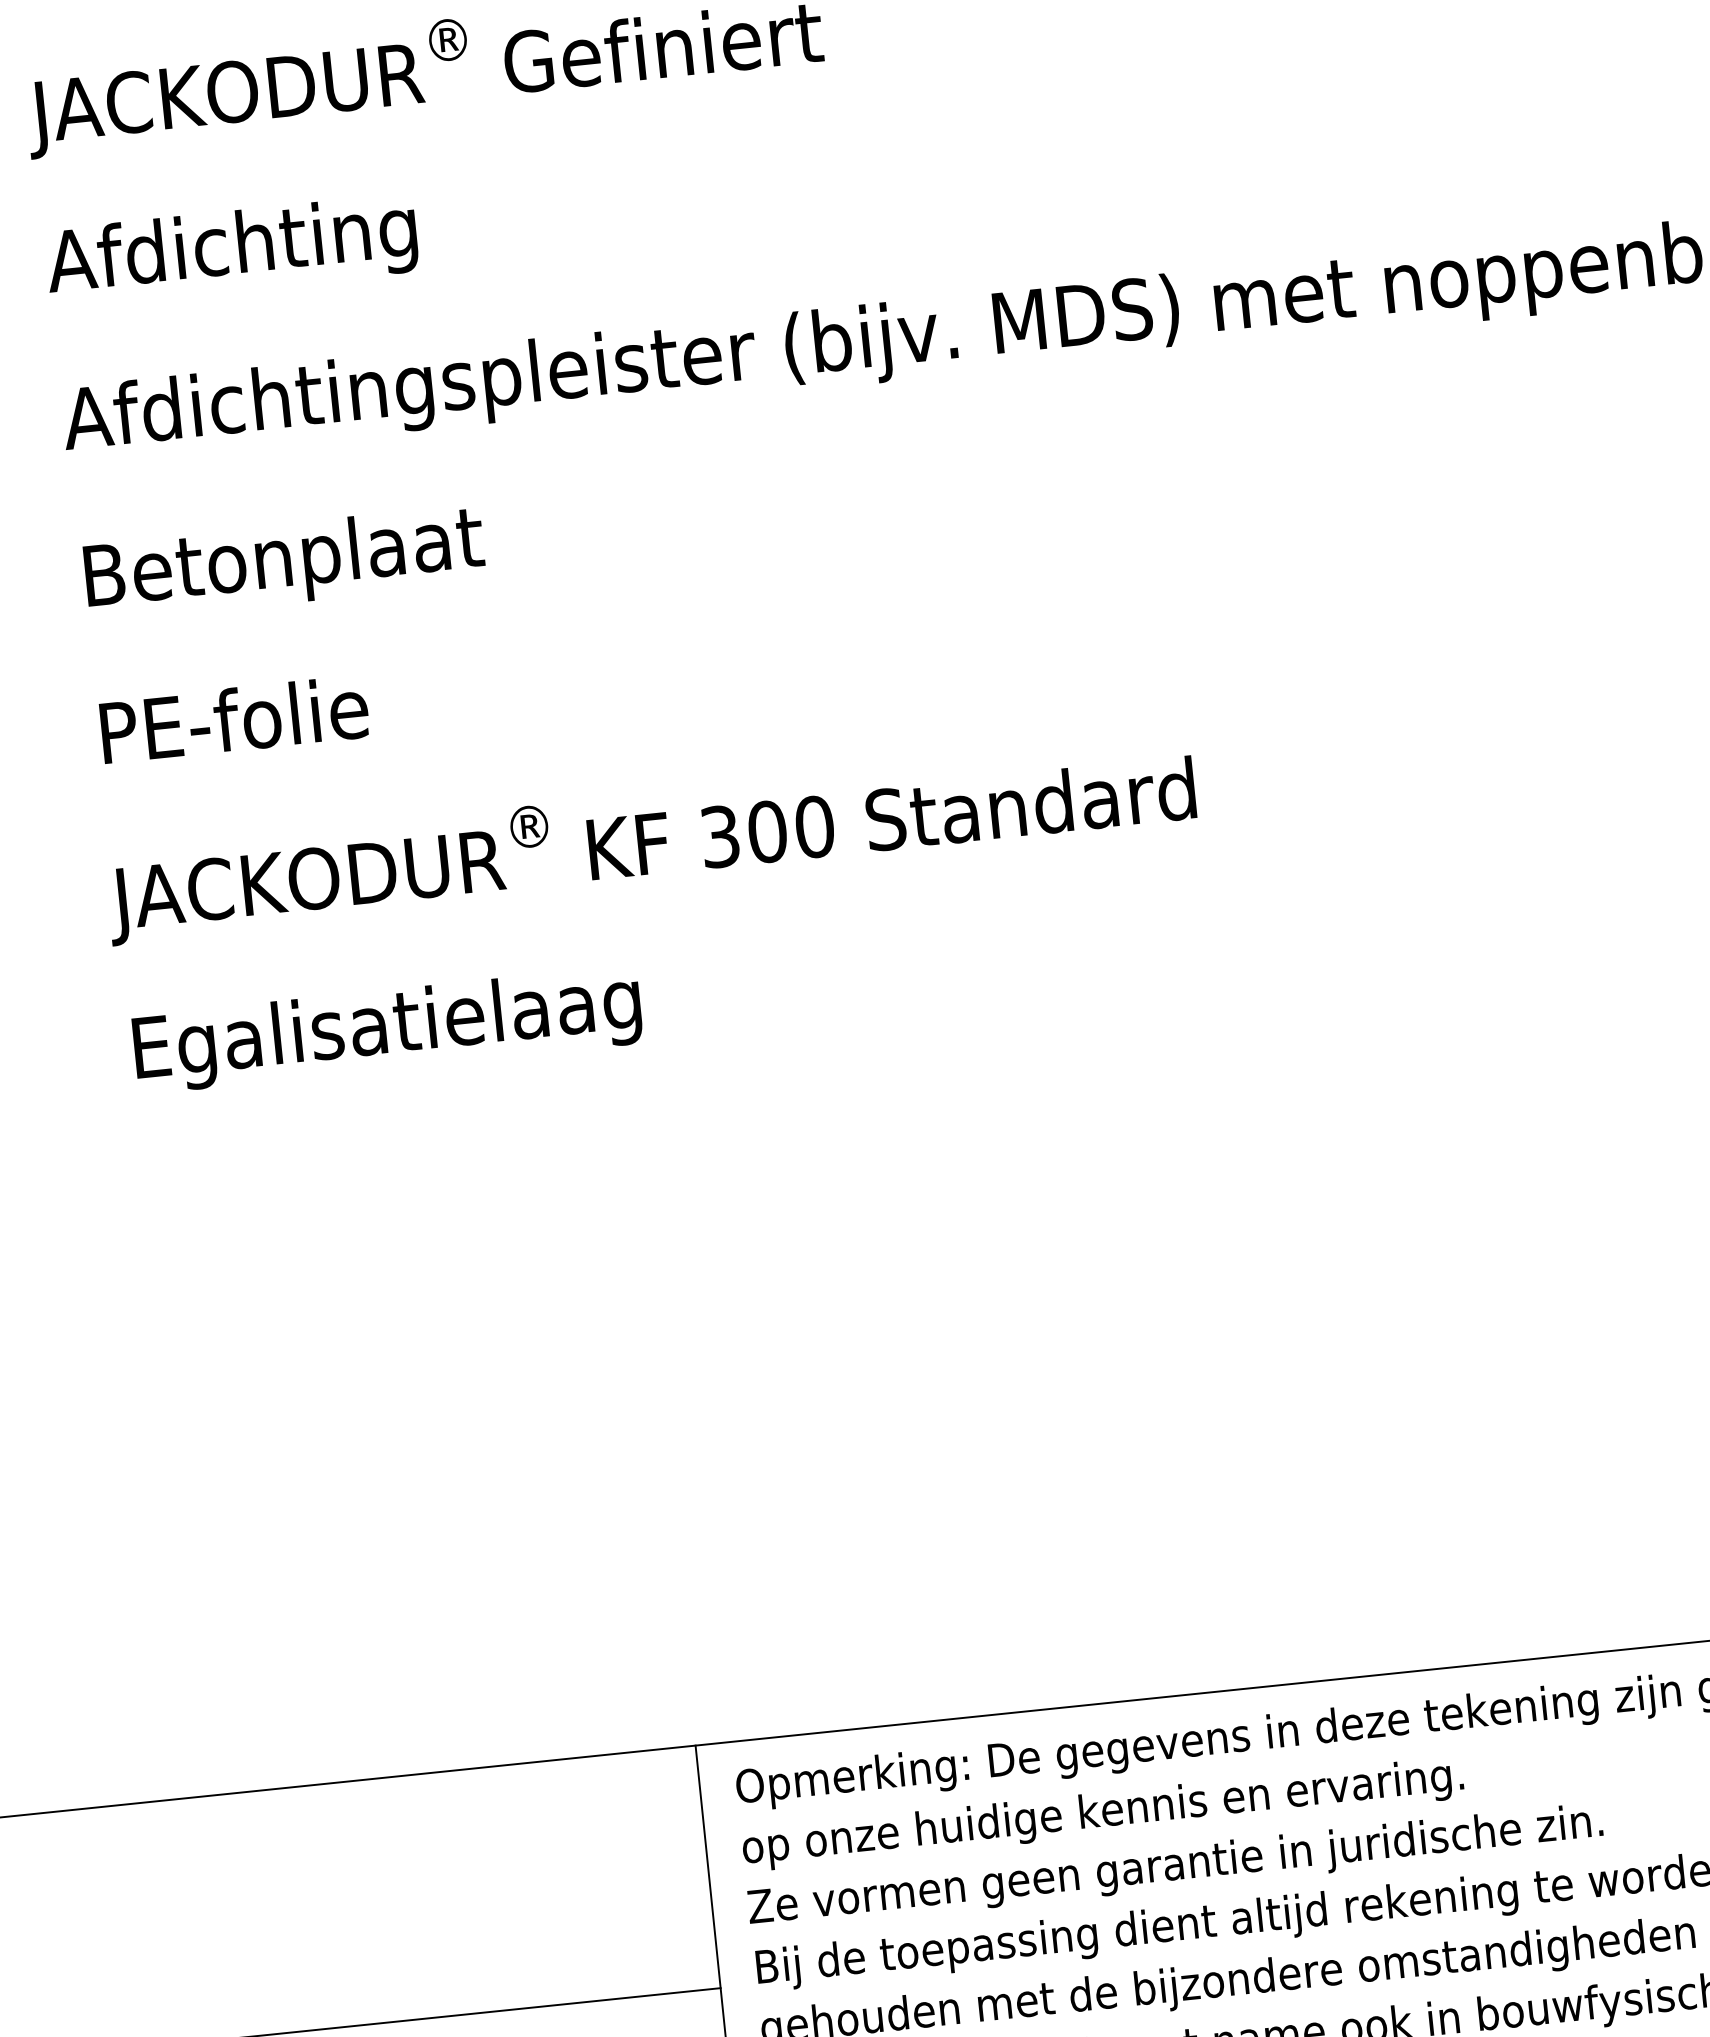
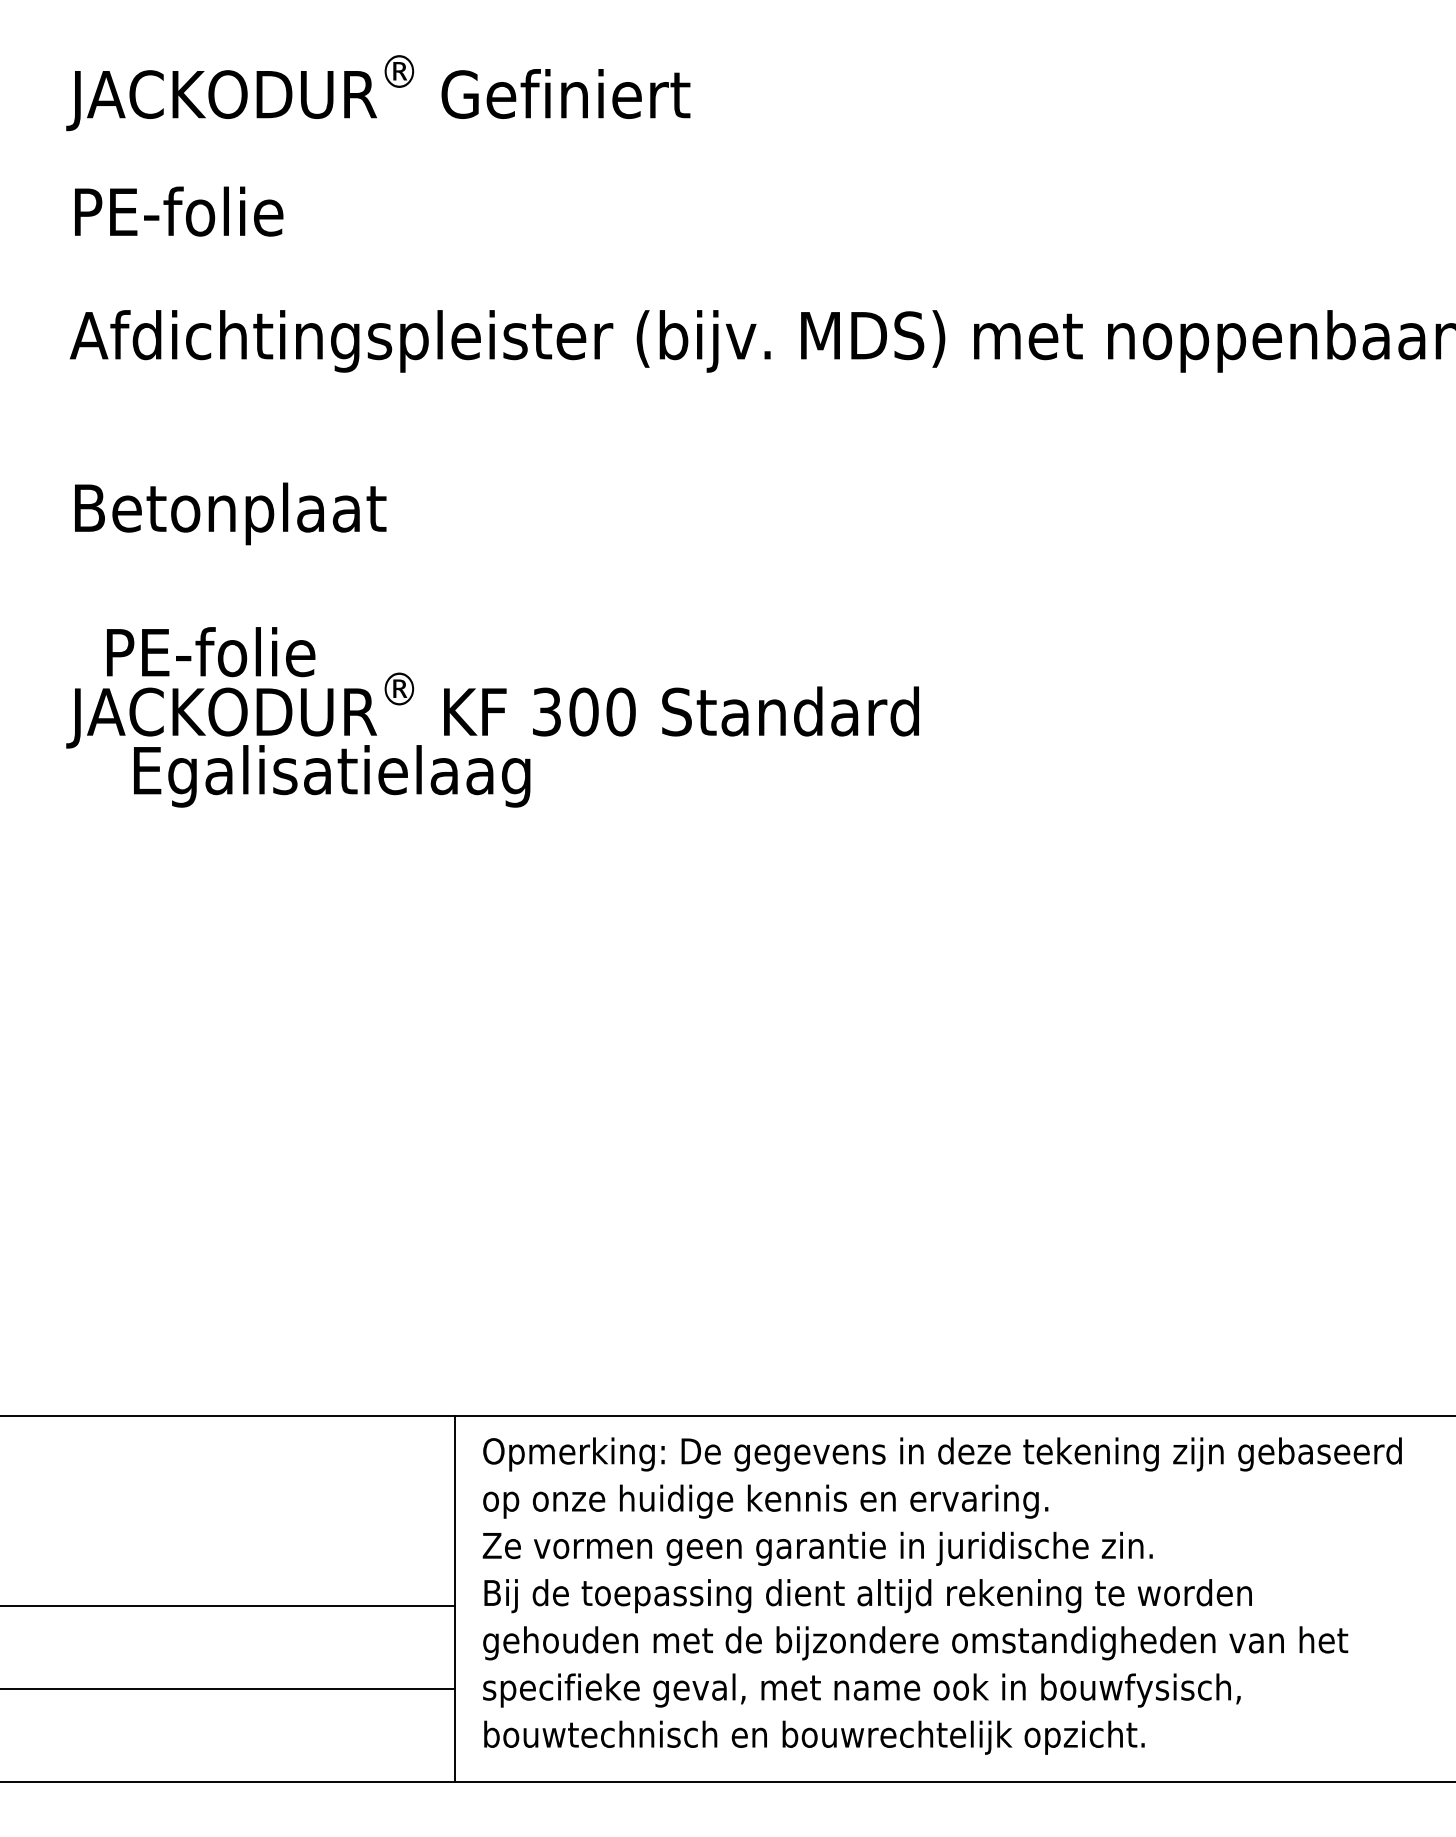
text: (231, 250) -> (214, 217), Afdichting -> PE-folie
text: (284, 563) -> (230, 513), moved
text: (235, 720) -> (211, 652), moved
text: (388, 1030) -> (332, 776), moved

